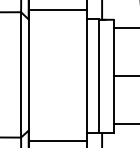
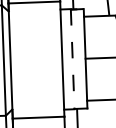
line: (99, 76) -> (72, 59), solid -> dashed

